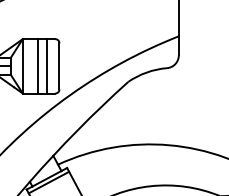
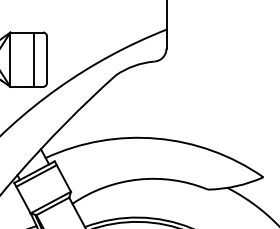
line: (37, 66) -> (25, 59), removed

